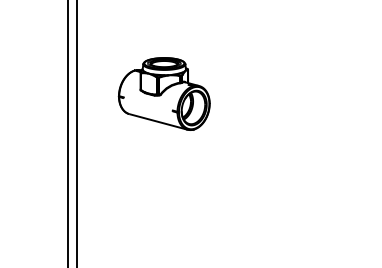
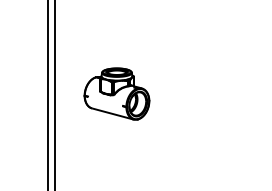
part: (163, 93) -> (116, 93), moved

